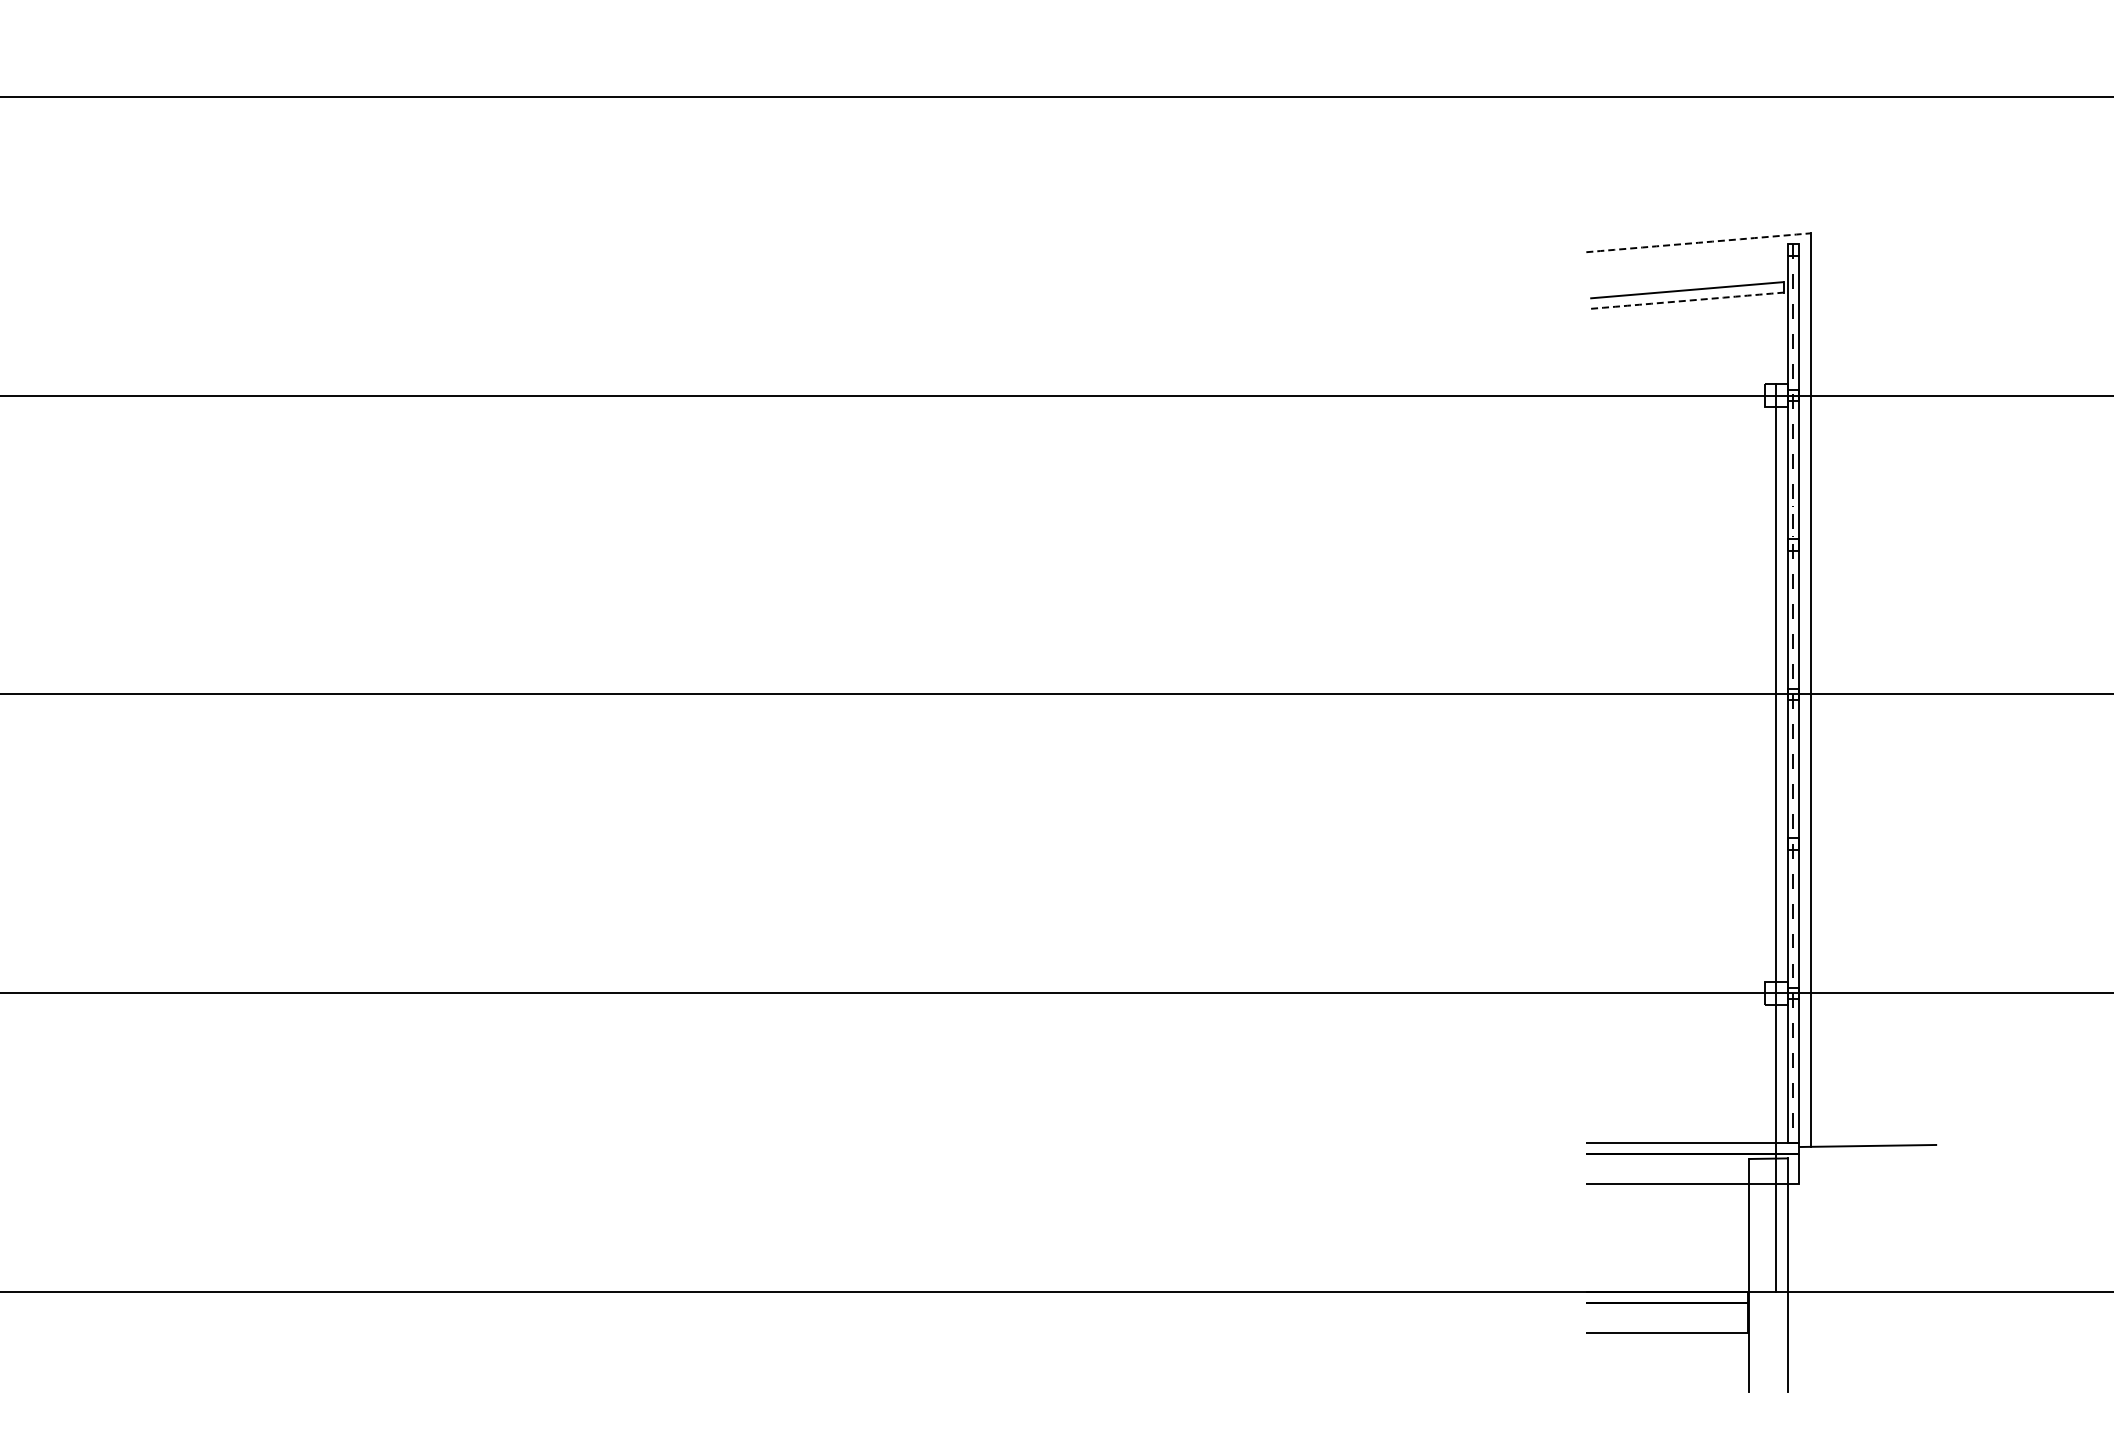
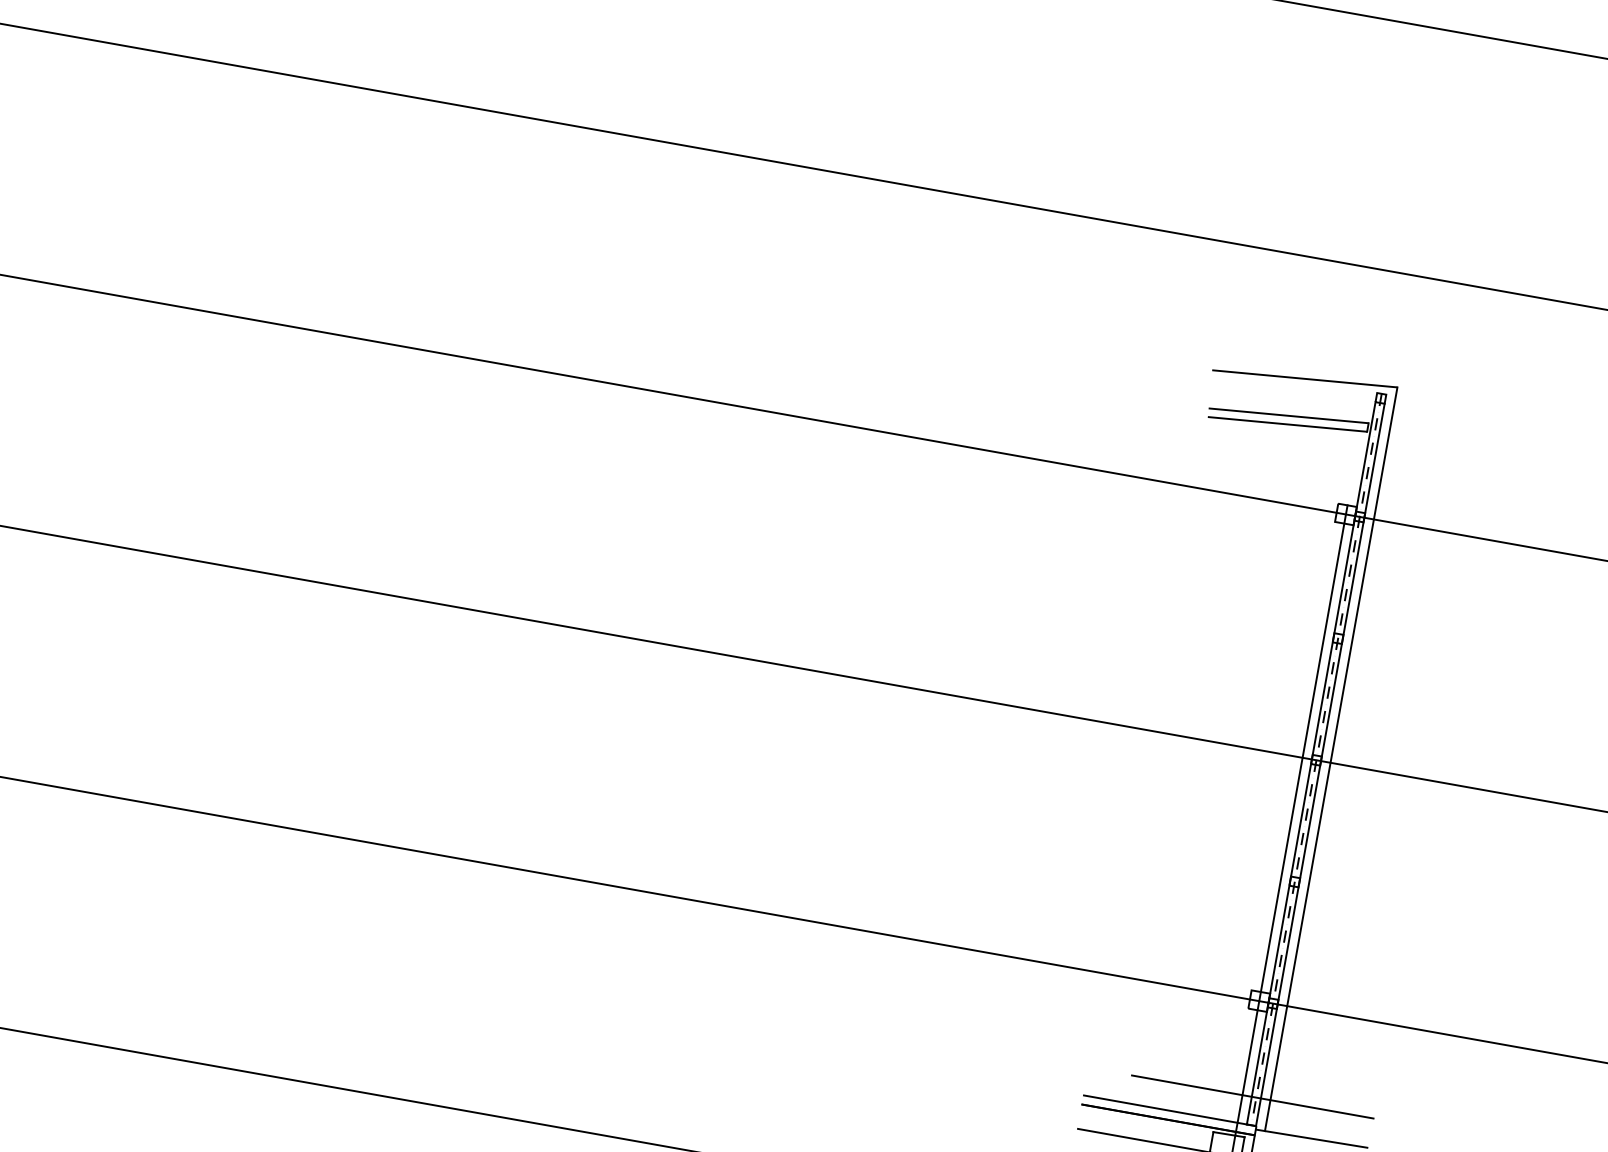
arc: (1698, 242) -> (1304, 378), dashed -> solid
arc: (1687, 300) -> (1287, 424), dashed -> solid
line: (1788, 1108) -> (1252, 1096), added

